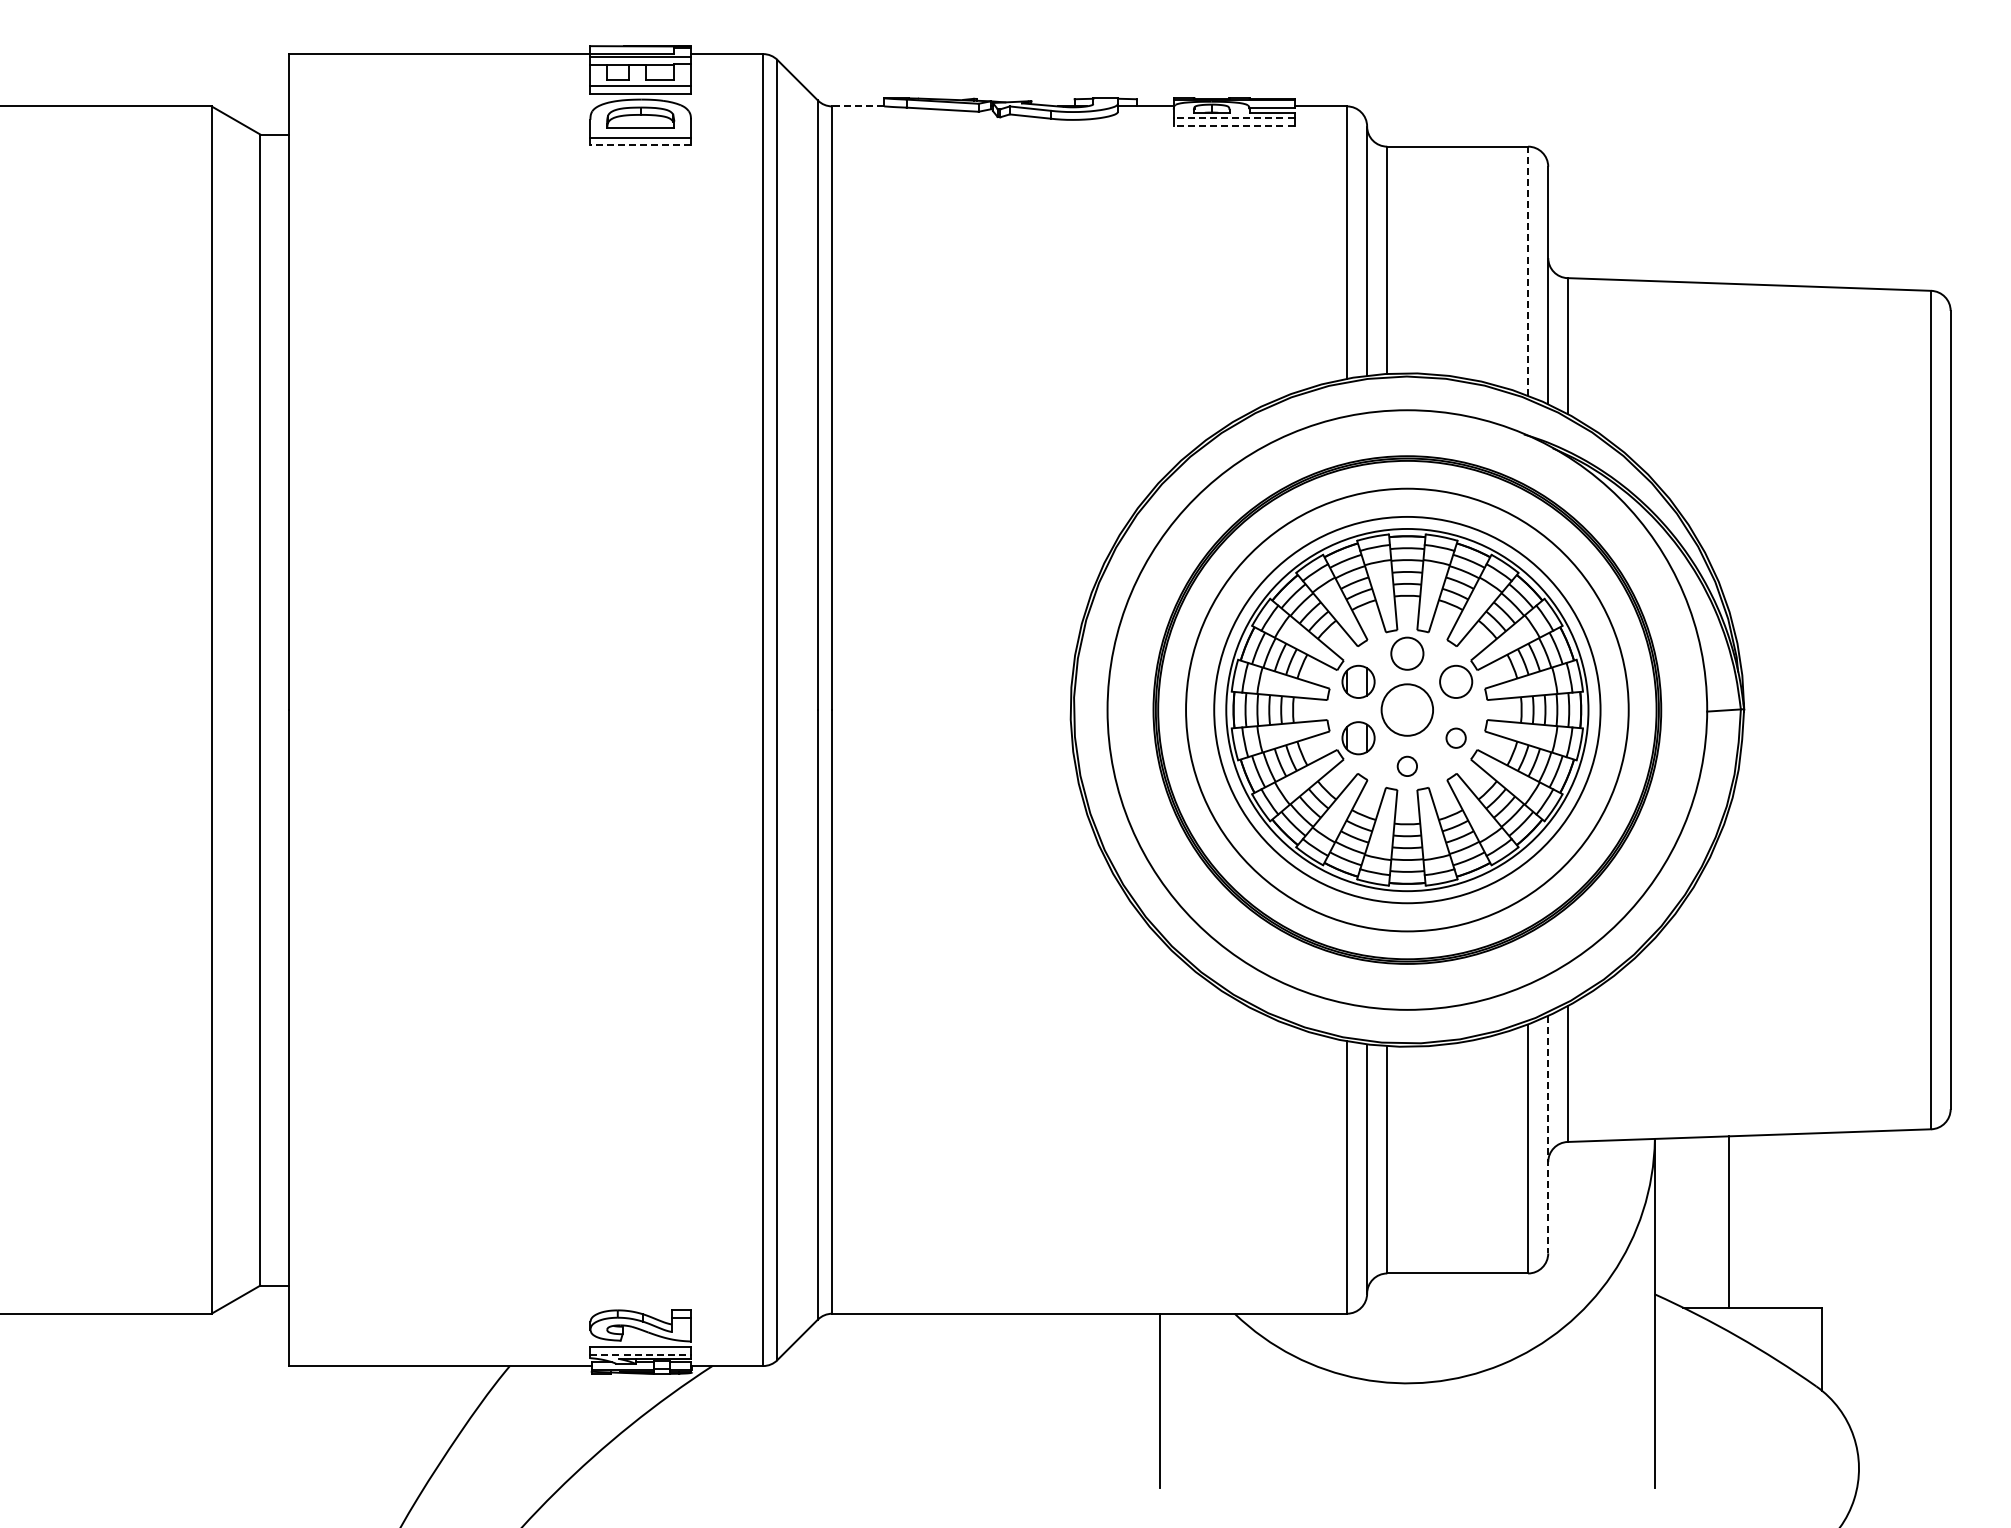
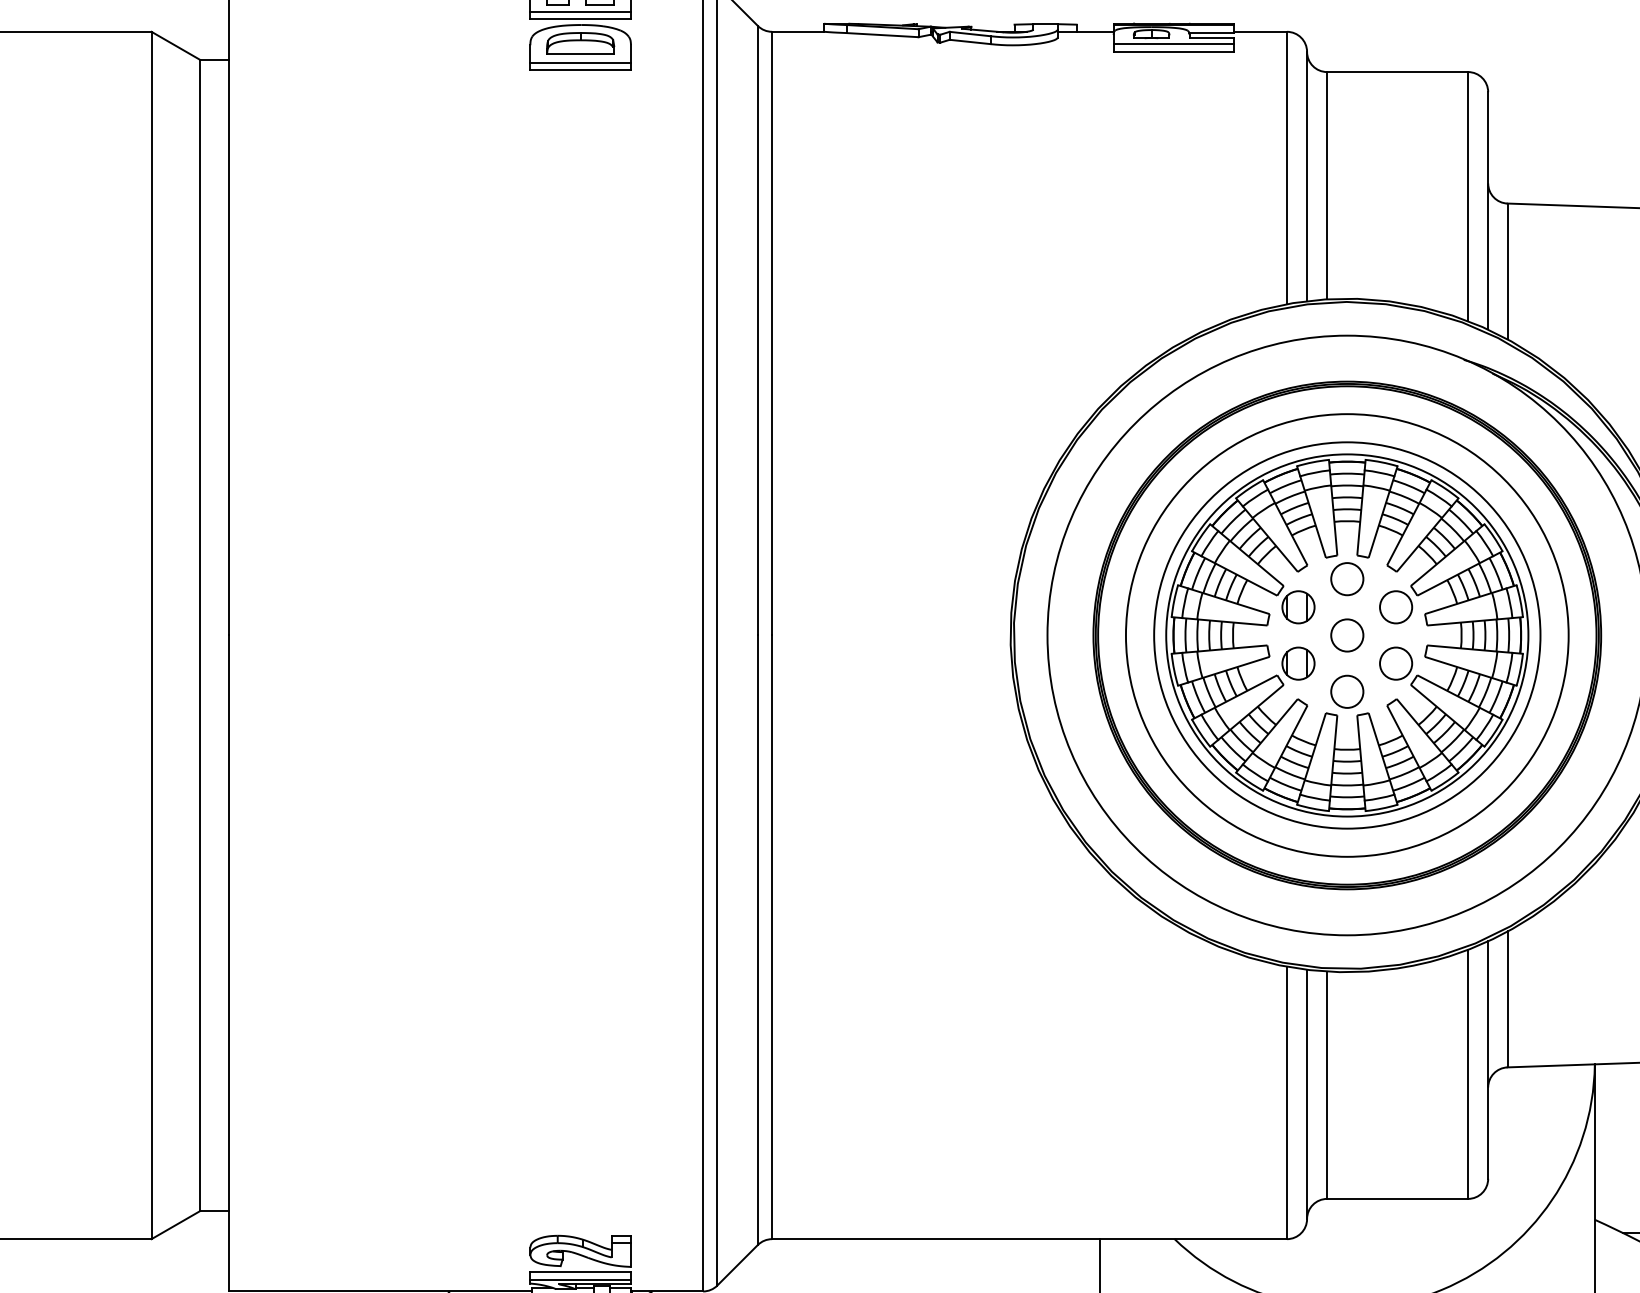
line: (857, 106) -> (797, 31), dashed -> solid
line: (1233, 118) -> (1173, 43), dashed -> solid
line: (1233, 126) -> (1173, 51), dashed -> solid
line: (640, 144) -> (580, 69), dashed -> solid
line: (1528, 271) -> (1468, 196), dashed -> solid
circle: (1407, 709) -> (1347, 634), size x0.62
circle: (1456, 738) -> (1396, 663), size x1.67
circle: (1407, 766) -> (1347, 691), size x1.67
line: (1548, 1134) -> (1488, 1059), dashed -> solid
line: (641, 1354) -> (581, 1279), dashed -> solid

